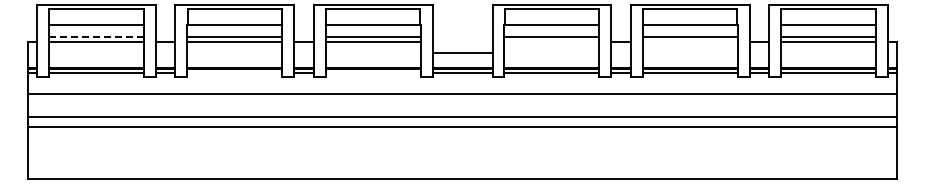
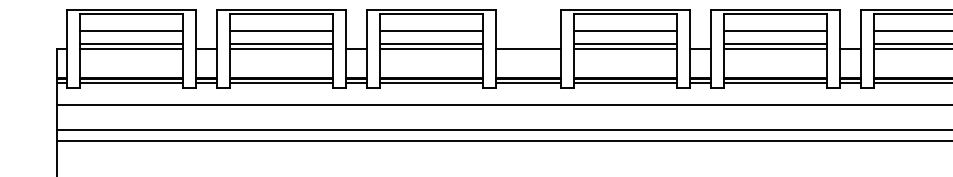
line: (96, 37) -> (131, 44), dashed -> solid
line: (551, 42) -> (624, 49), added
line: (689, 42) -> (774, 49), added
line: (462, 53) -> (528, 49), moved
line: (234, 72) -> (281, 82), added
line: (372, 72) -> (430, 82), added

